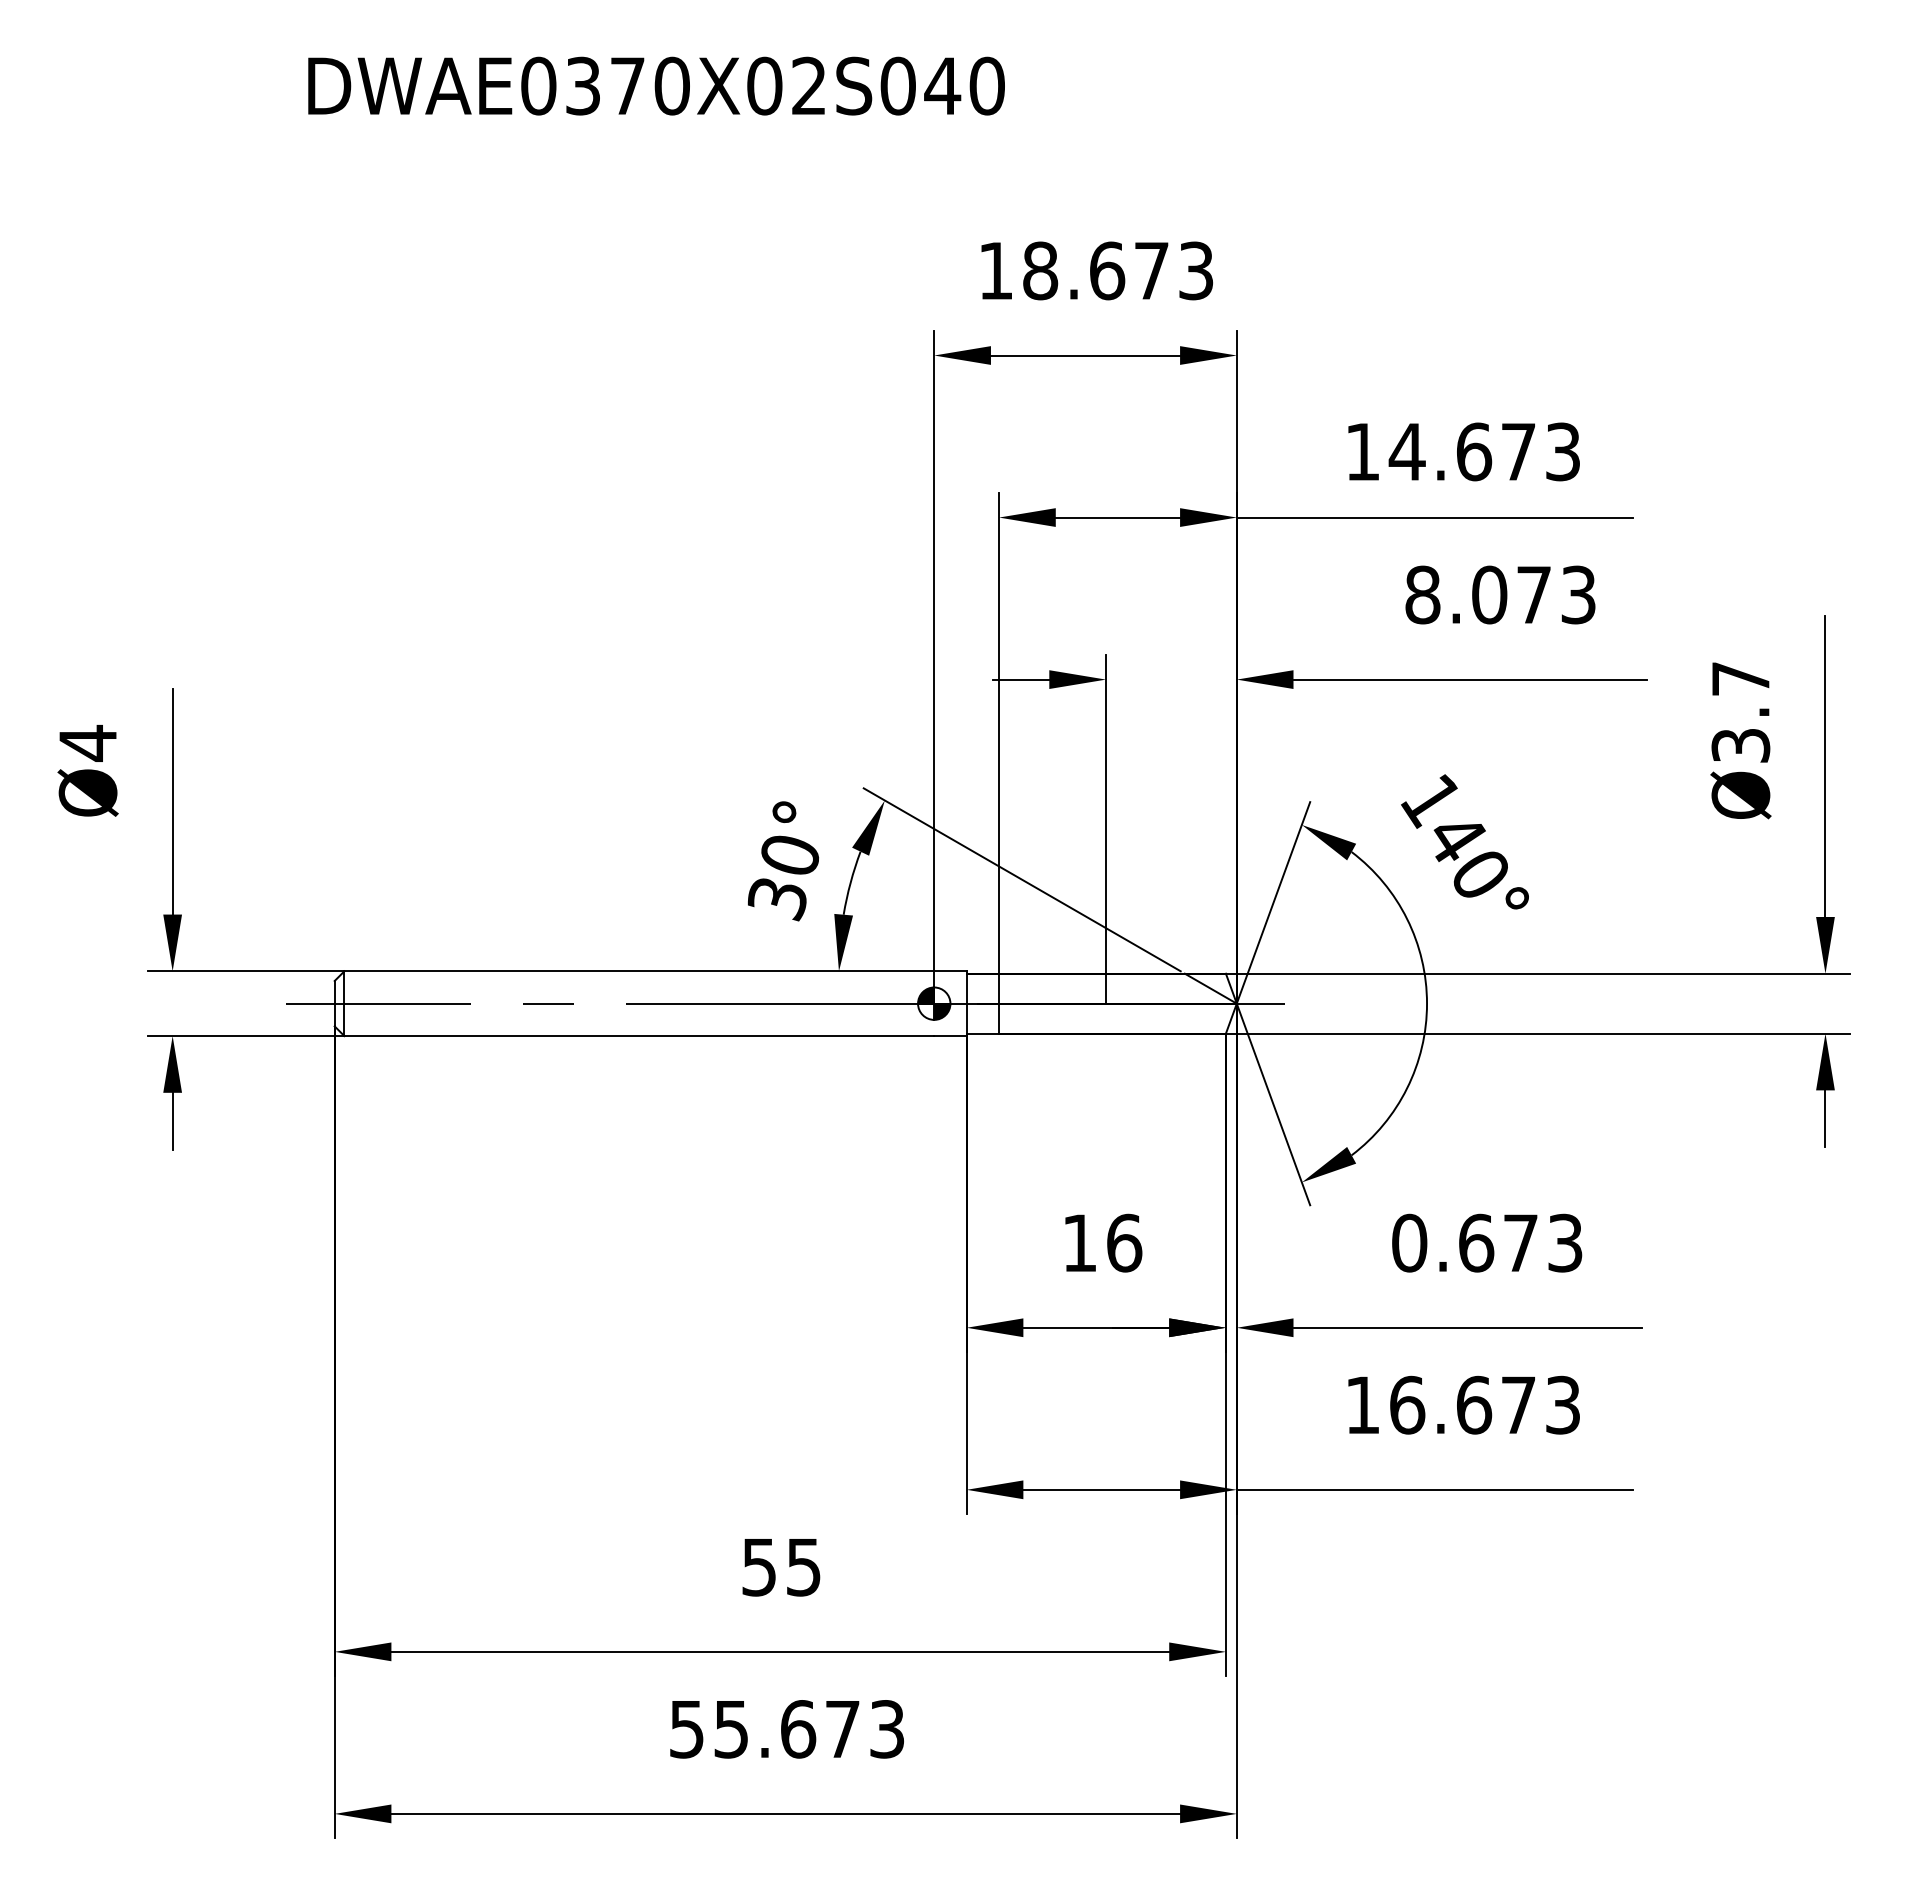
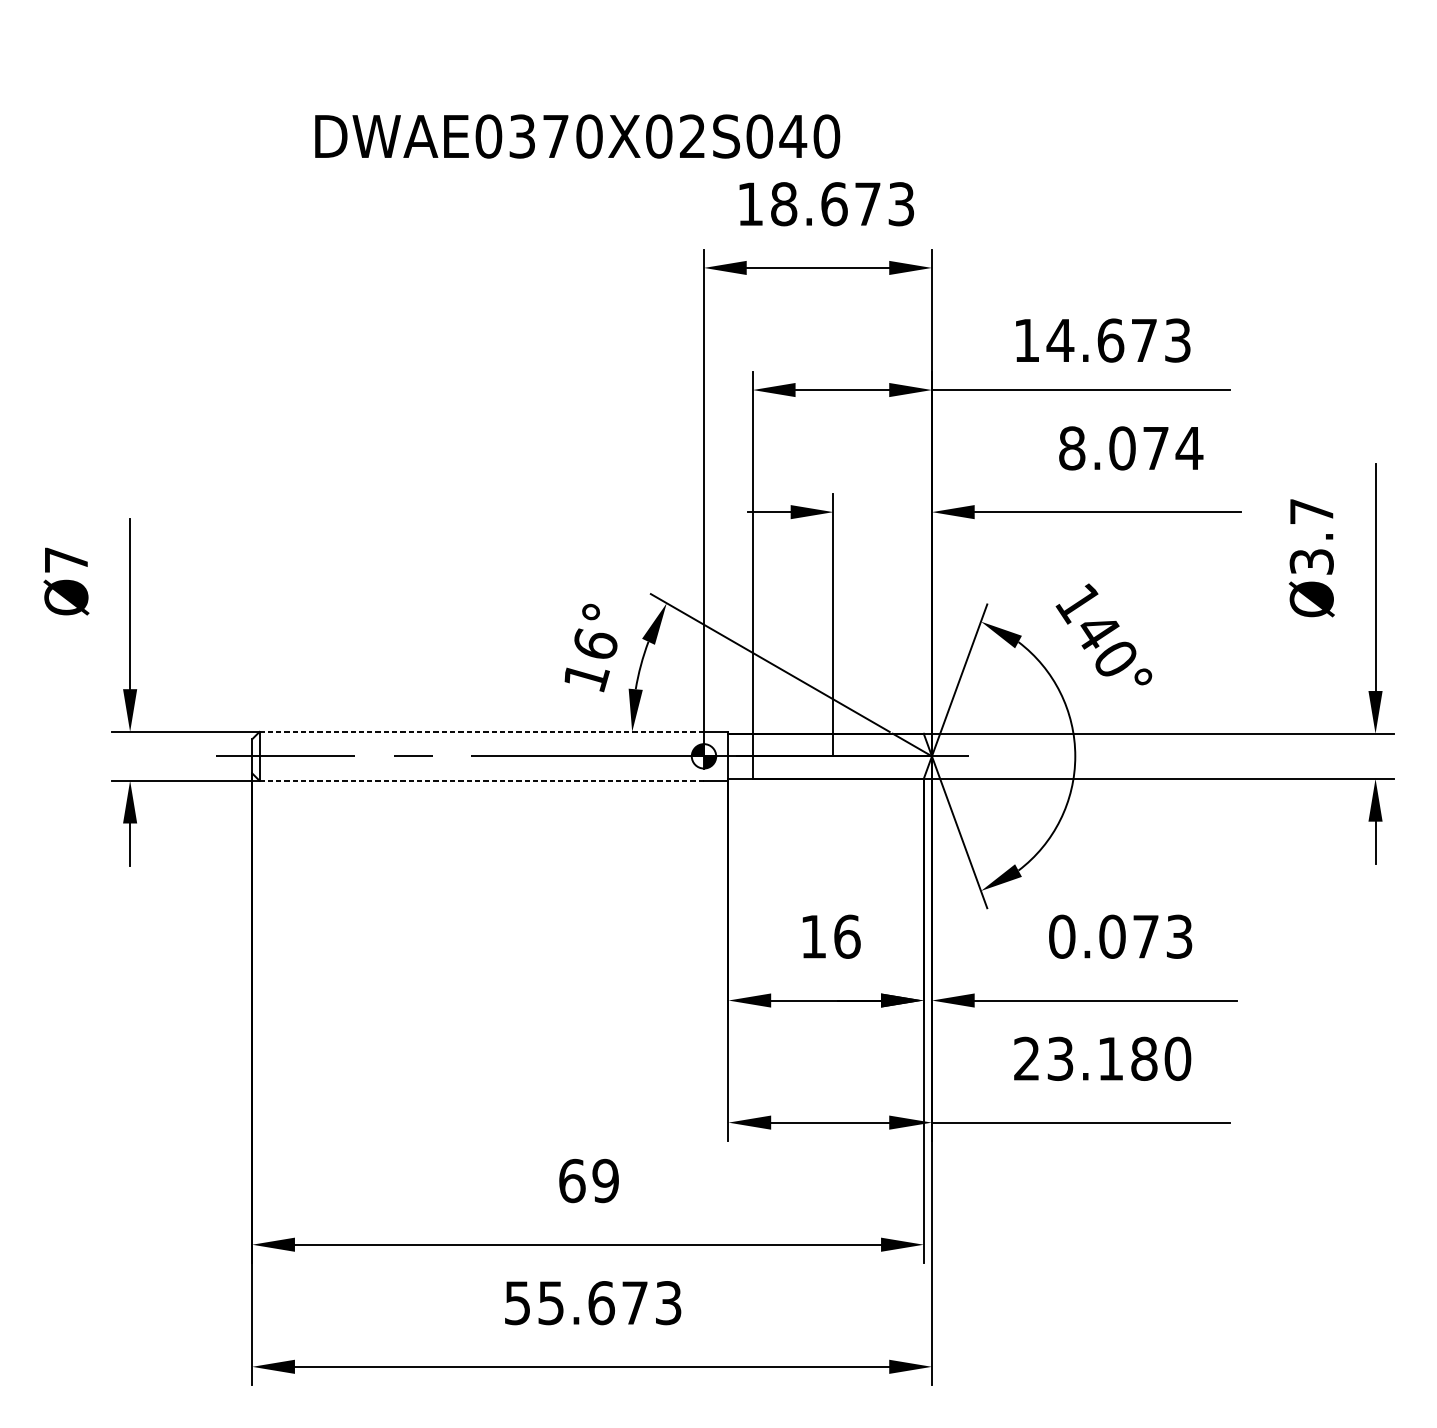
text: (656, 85) -> (577, 136), moved
text: (1578, 594) -> (1189, 448), 8.073 -> 8.074
text: (87, 742) -> (65, 559), Ø4 -> Ø7
text: (783, 877) -> (590, 661), 30° -> 16°
line: (639, 971) -> (481, 732), solid -> dashed
line: (639, 1036) -> (481, 781), solid -> dashed
text: (1476, 1242) -> (1112, 936), 0.673 -> 0.073
text: (1462, 1404) -> (1102, 1058), 16.673 -> 23.180
text: (781, 1567) -> (588, 1181), 55 -> 69

